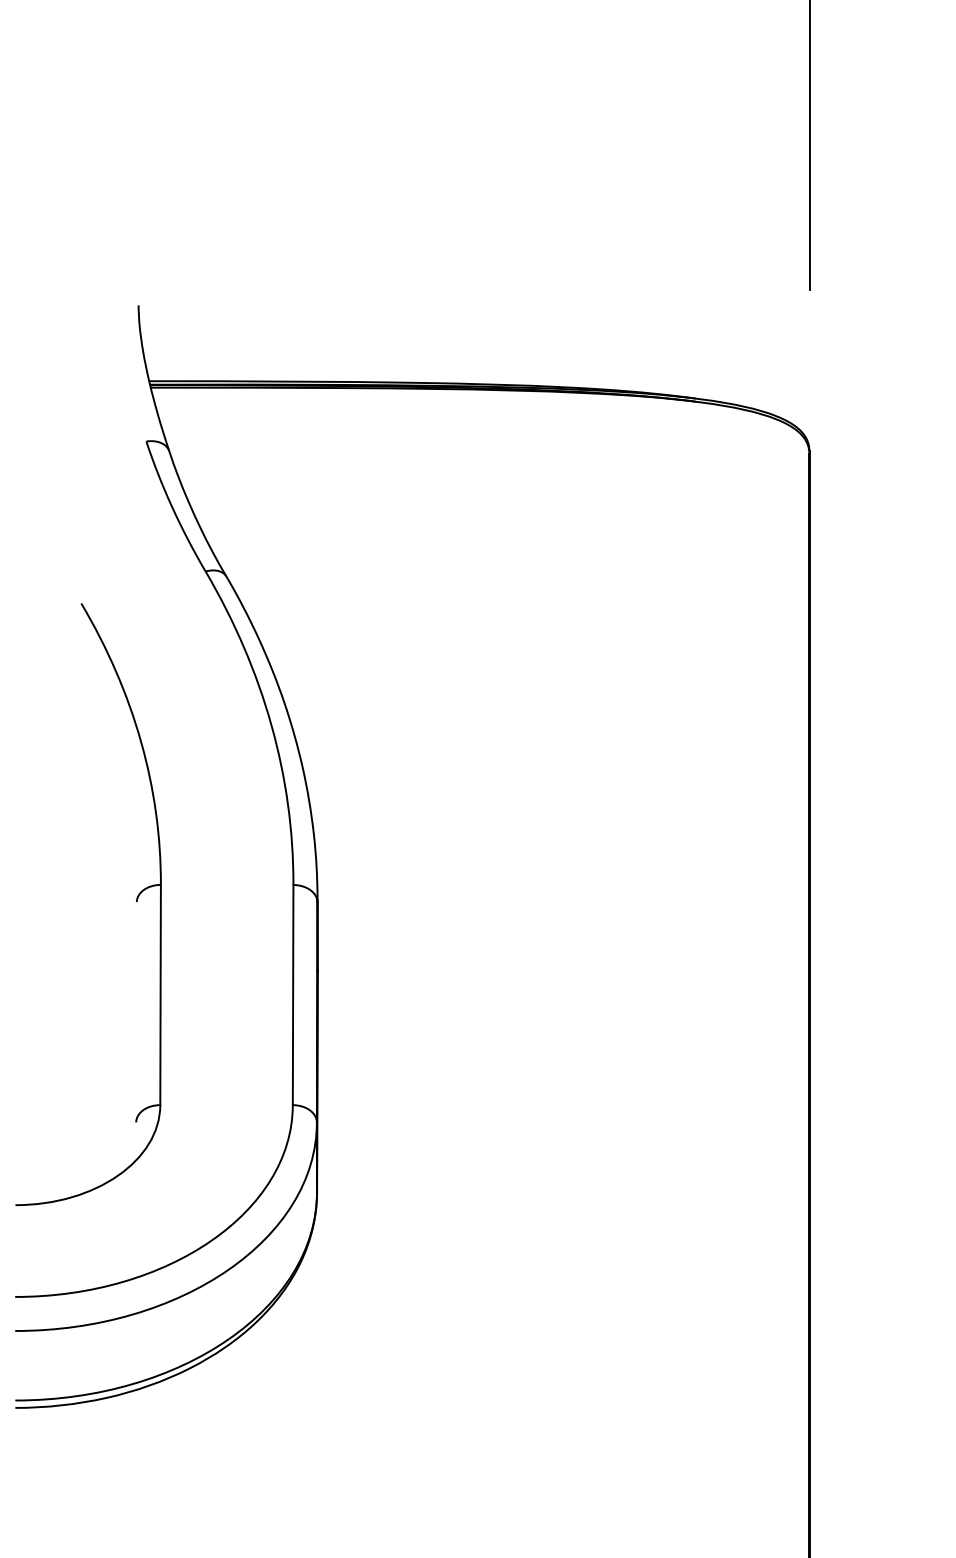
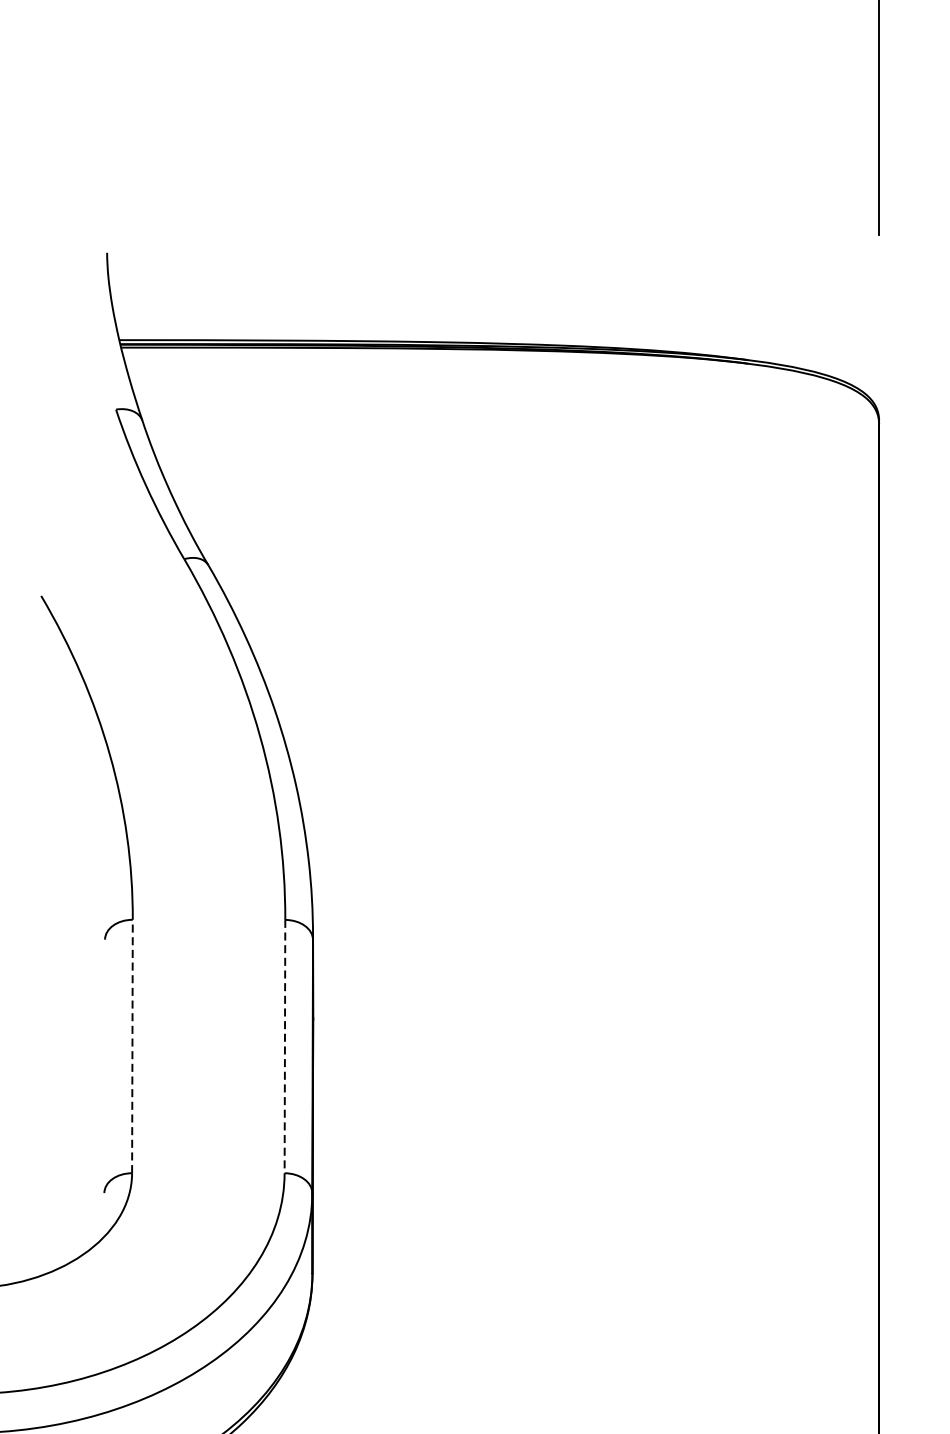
line: (160, 994) -> (132, 1045), solid -> dashed
line: (293, 995) -> (285, 1047), solid -> dashed

